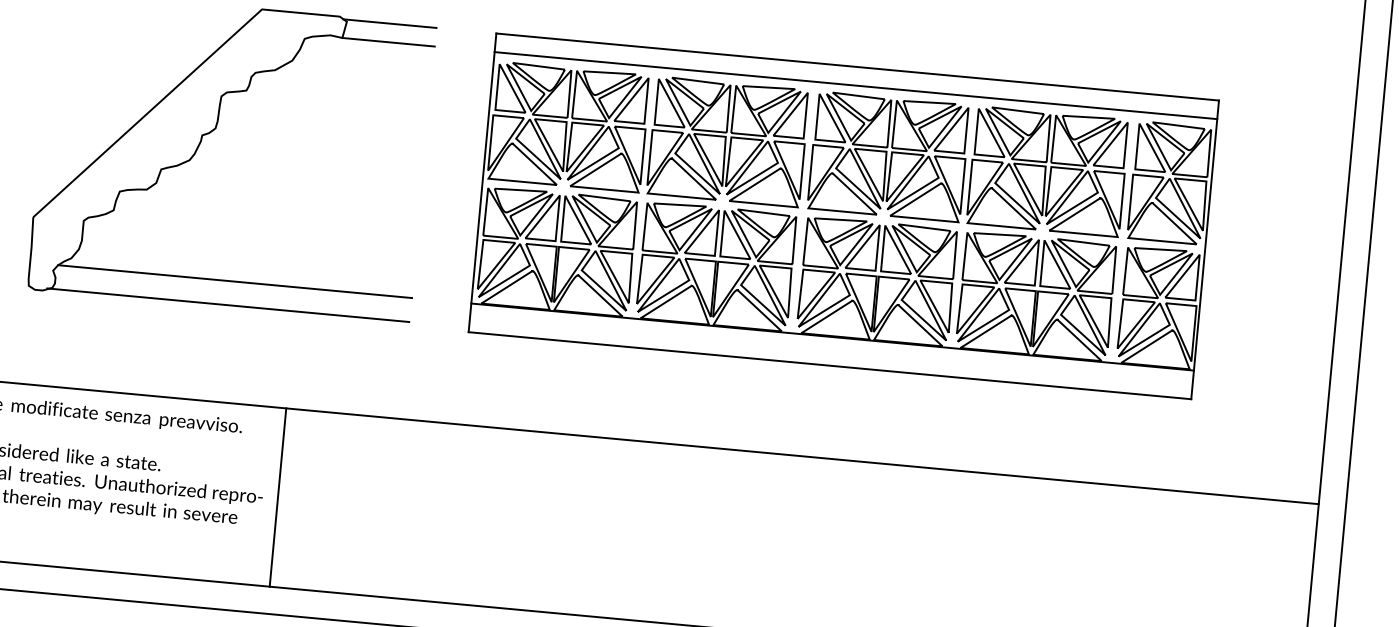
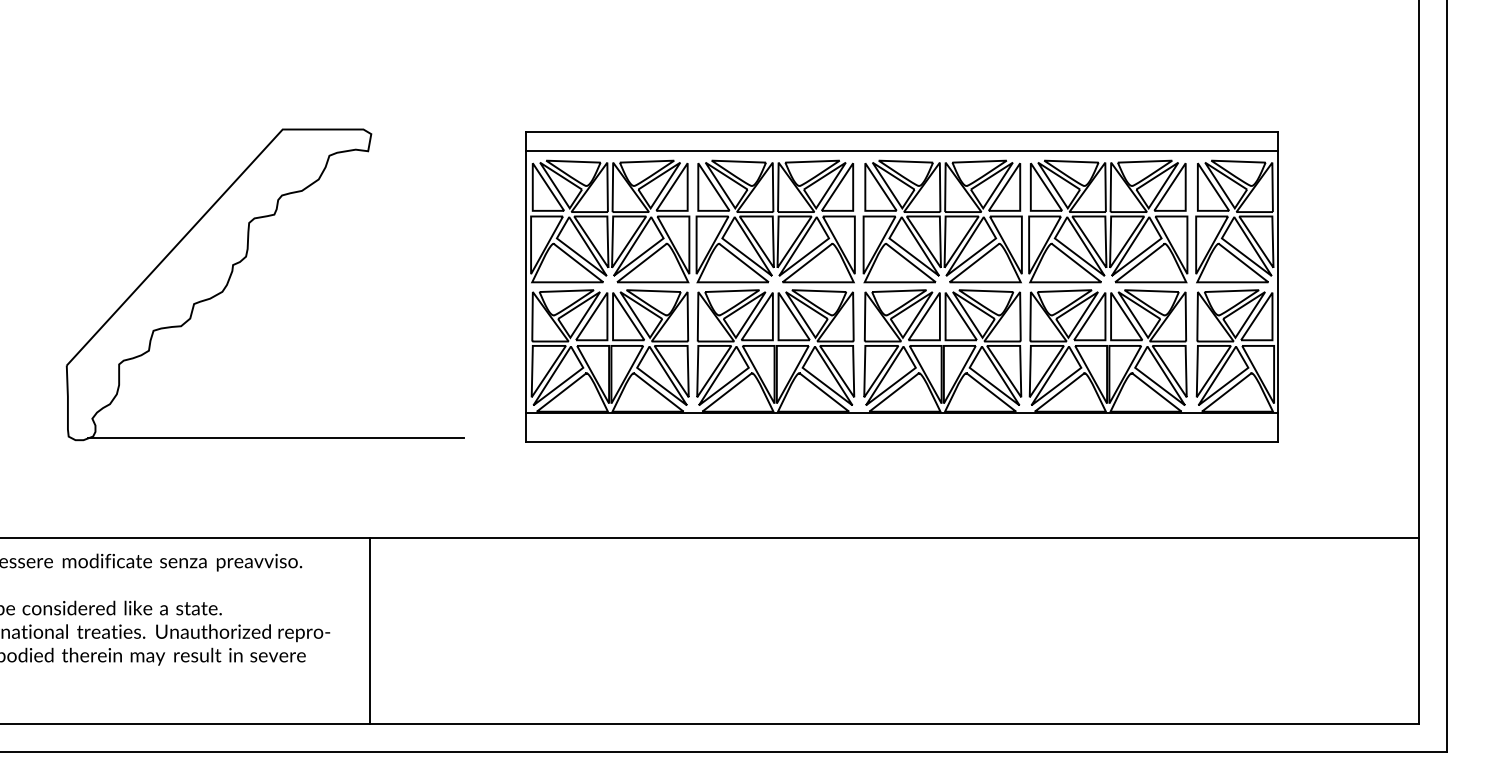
line: (389, 23) -> (415, 131), removed
line: (388, 42) -> (416, 151), removed
line: (234, 281) -> (280, 412), removed
line: (277, 497) -> (369, 630), moved

